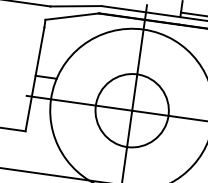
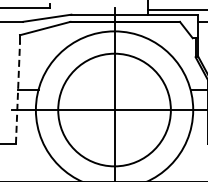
line: (34, 79) -> (17, 93), solid -> dashed
circle: (132, 110) -> (114, 109), size x1.6

